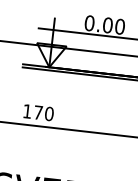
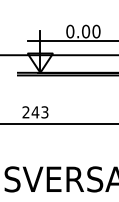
text: (38, 112) -> (35, 112), 170 -> 243

